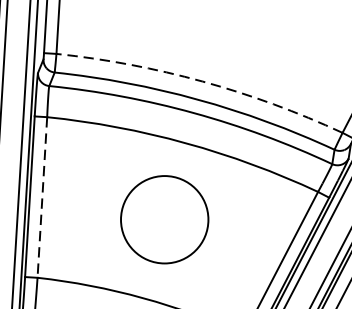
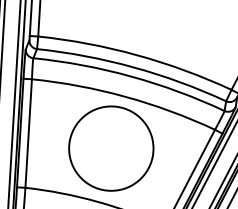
arc: (203, 81) -> (137, 55), dashed -> solid
line: (42, 198) -> (28, 134), dashed -> solid
circle: (164, 219) -> (111, 148), size x1.43

